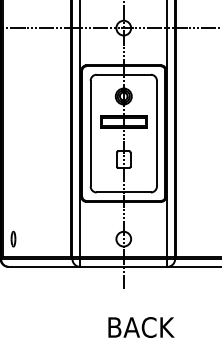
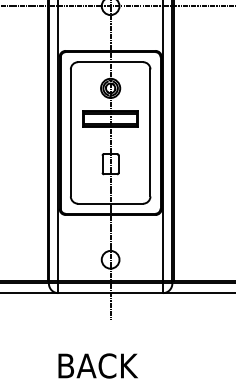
text: (141, 327) -> (98, 365), moved

